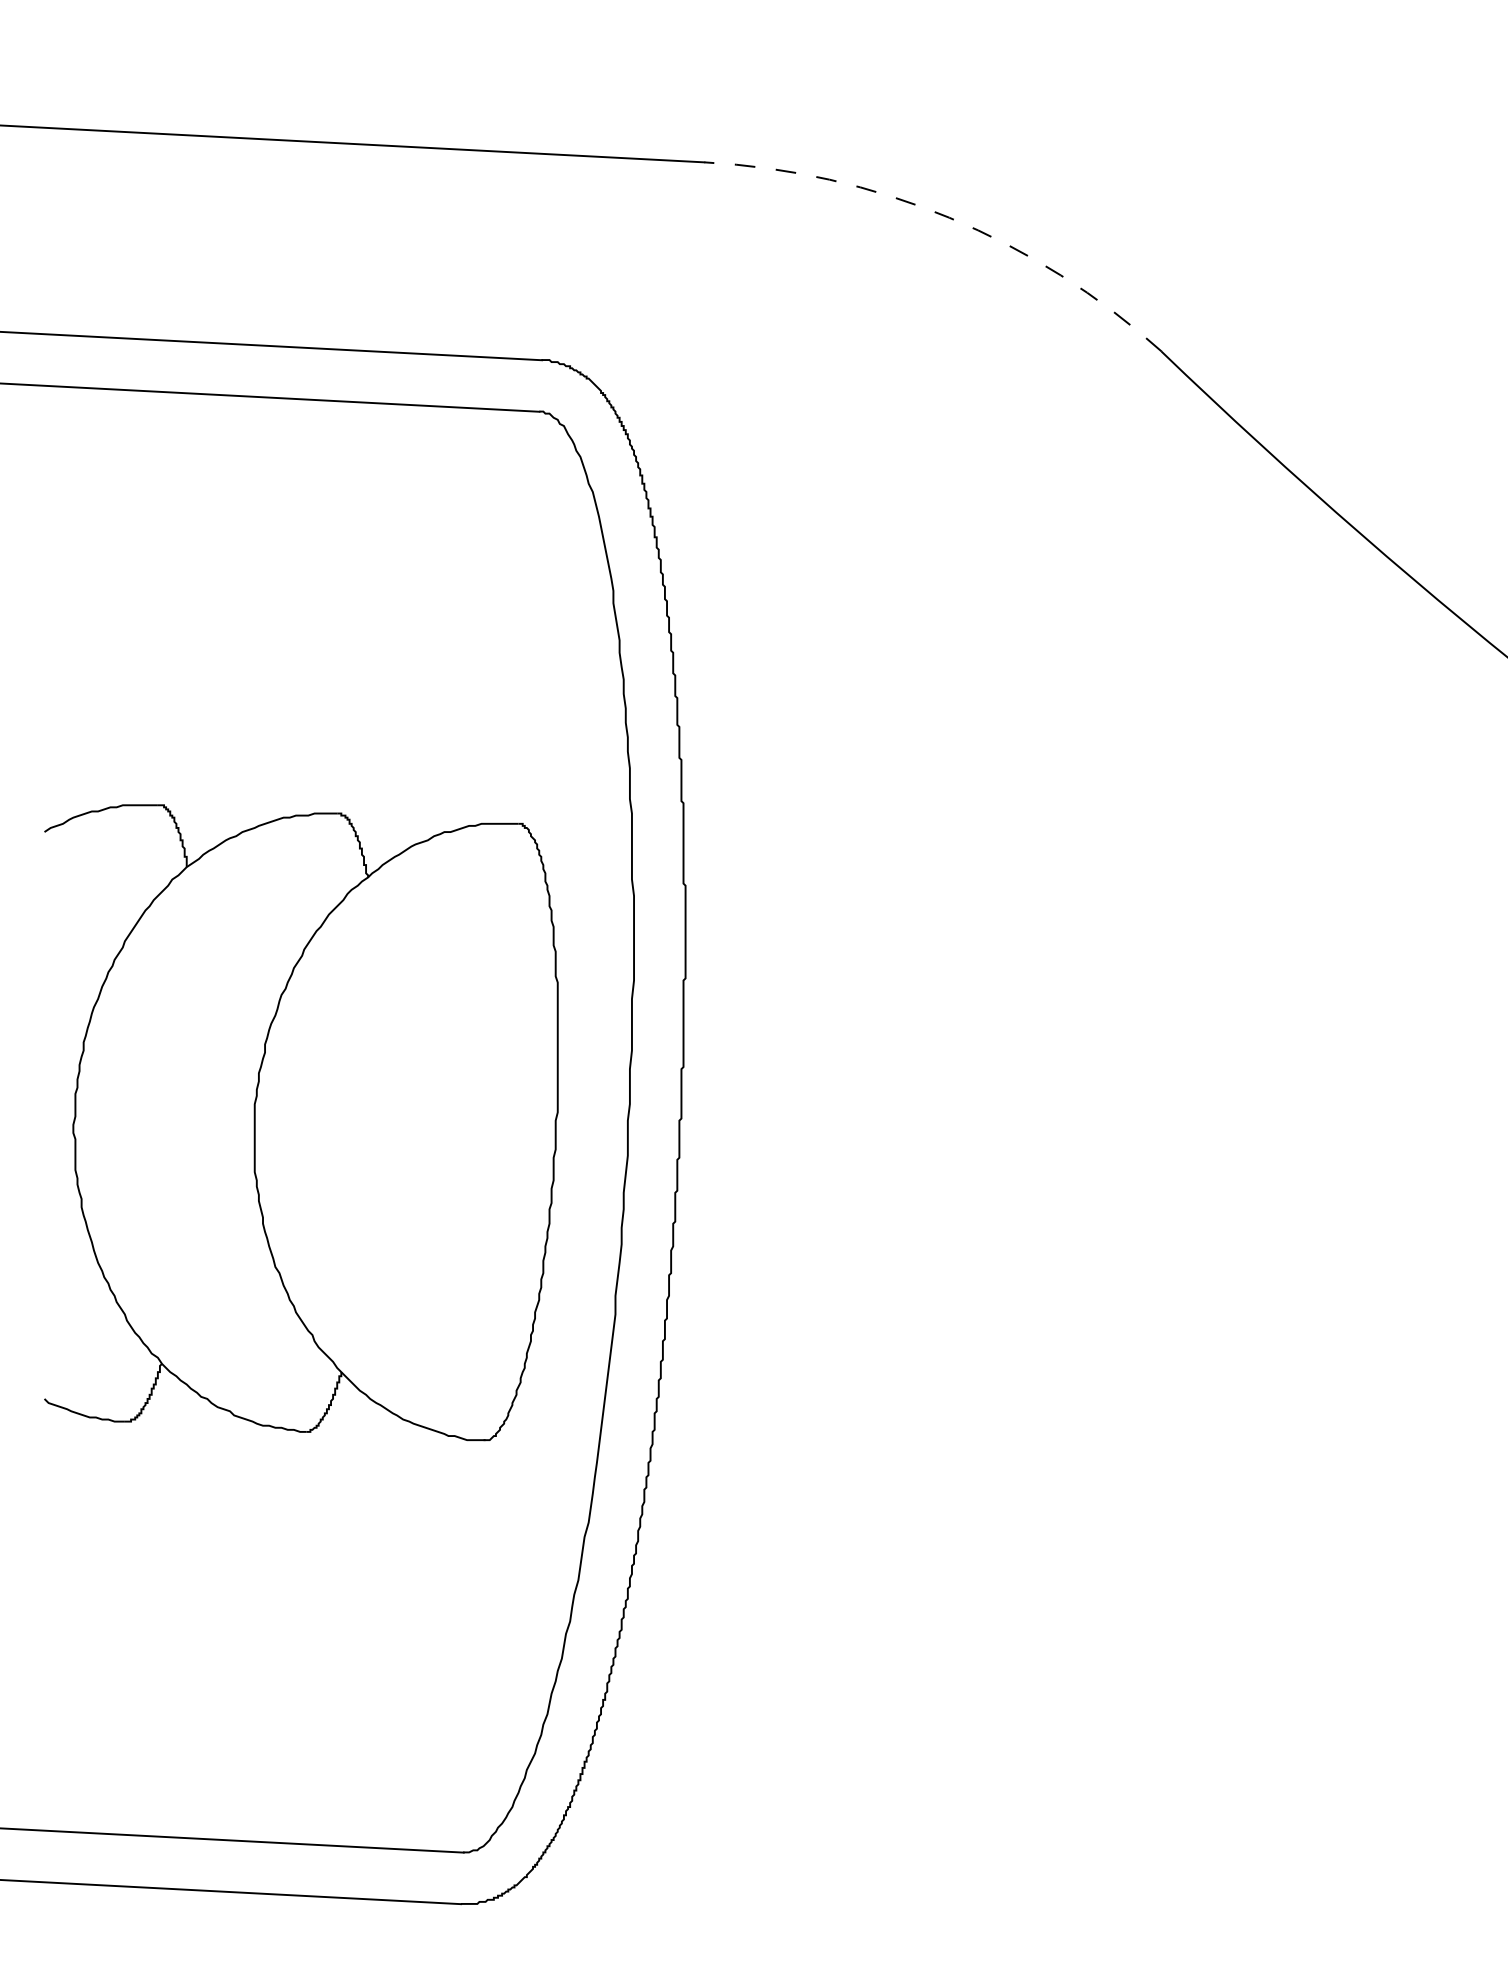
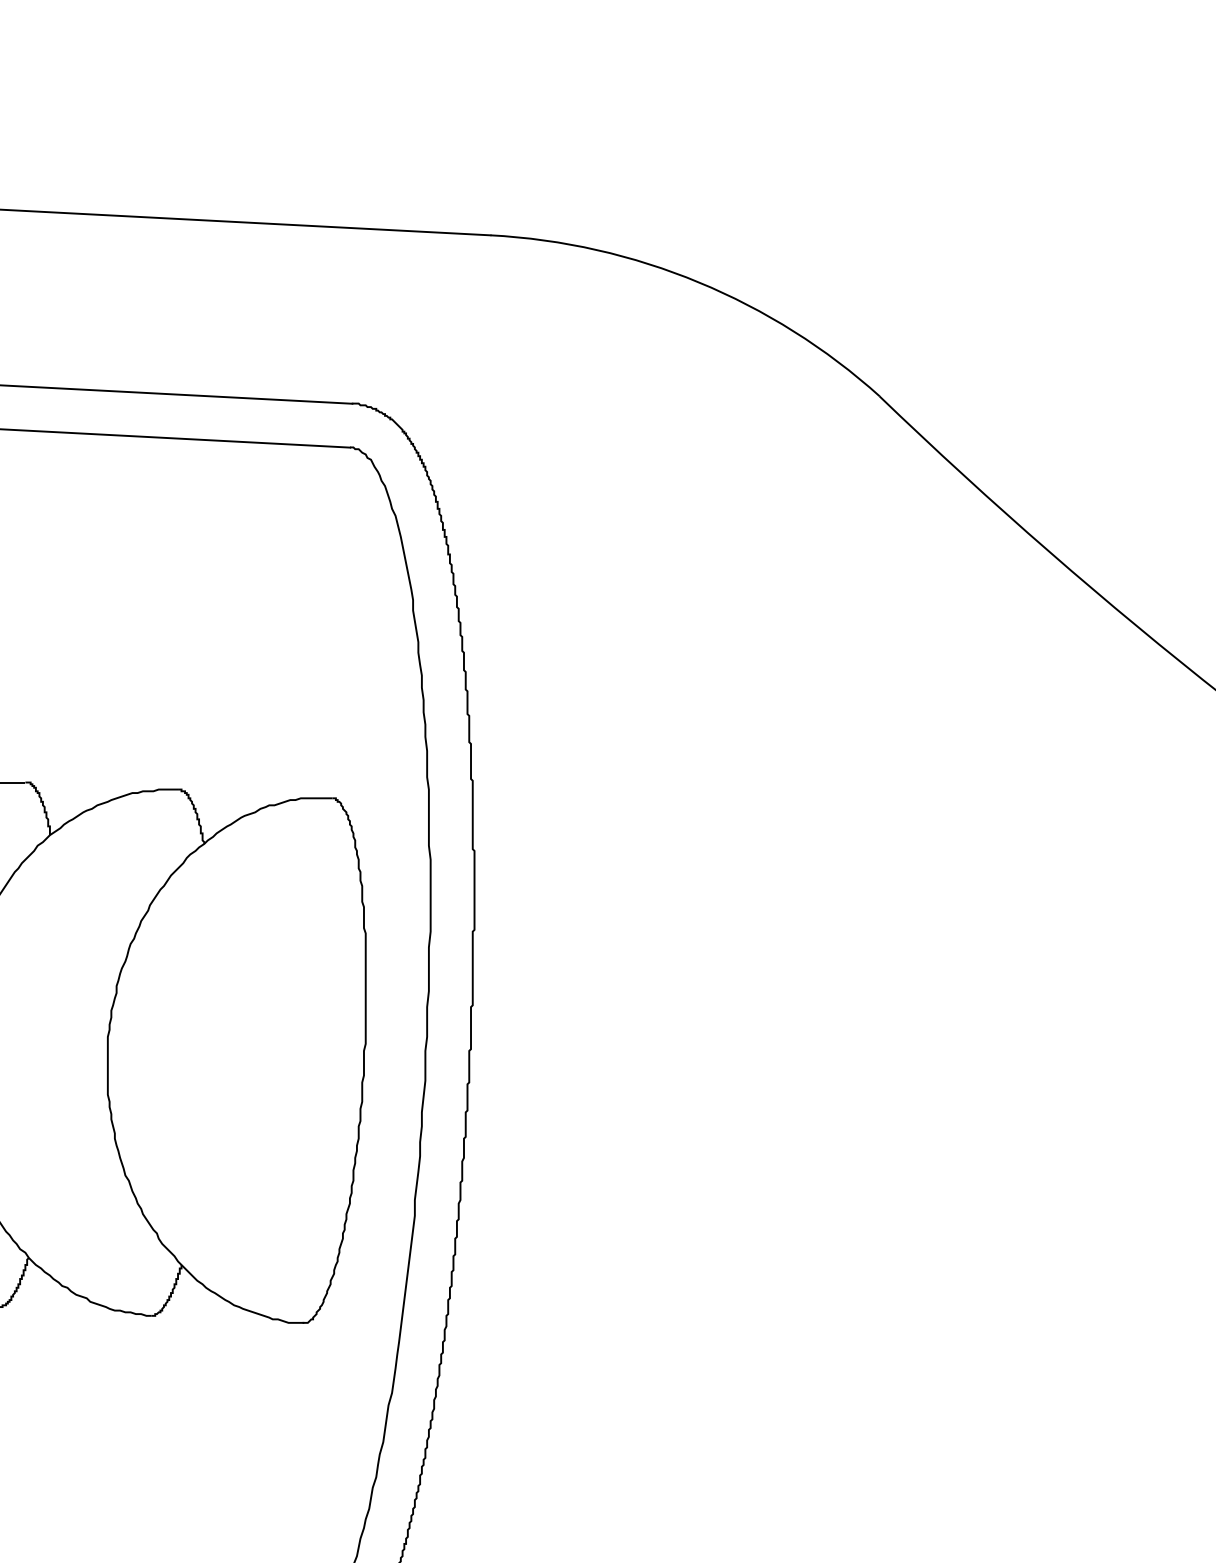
arc: (949, 217) -> (699, 282), dashed -> solid

